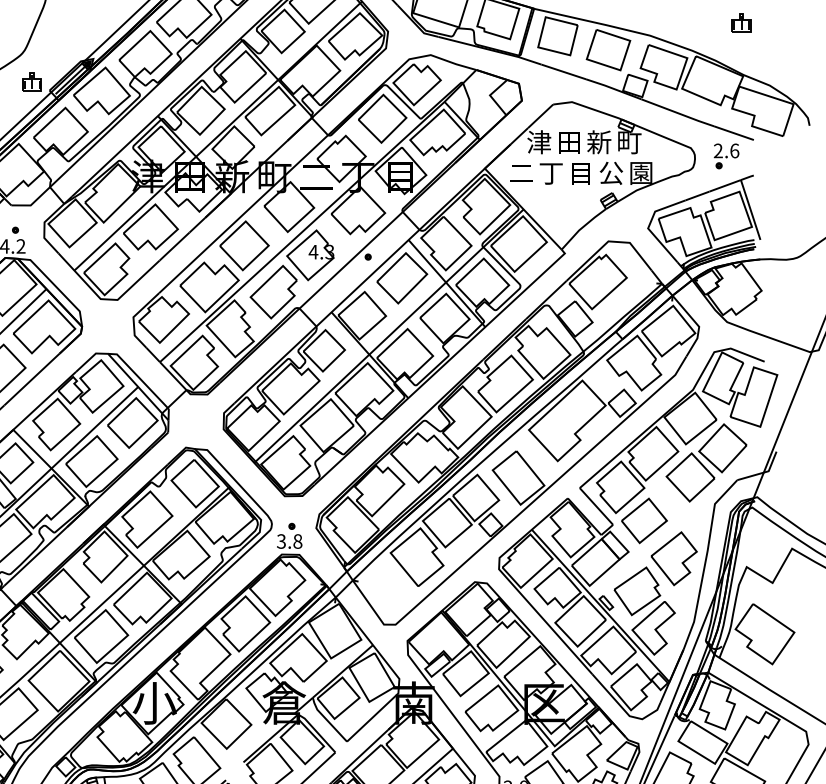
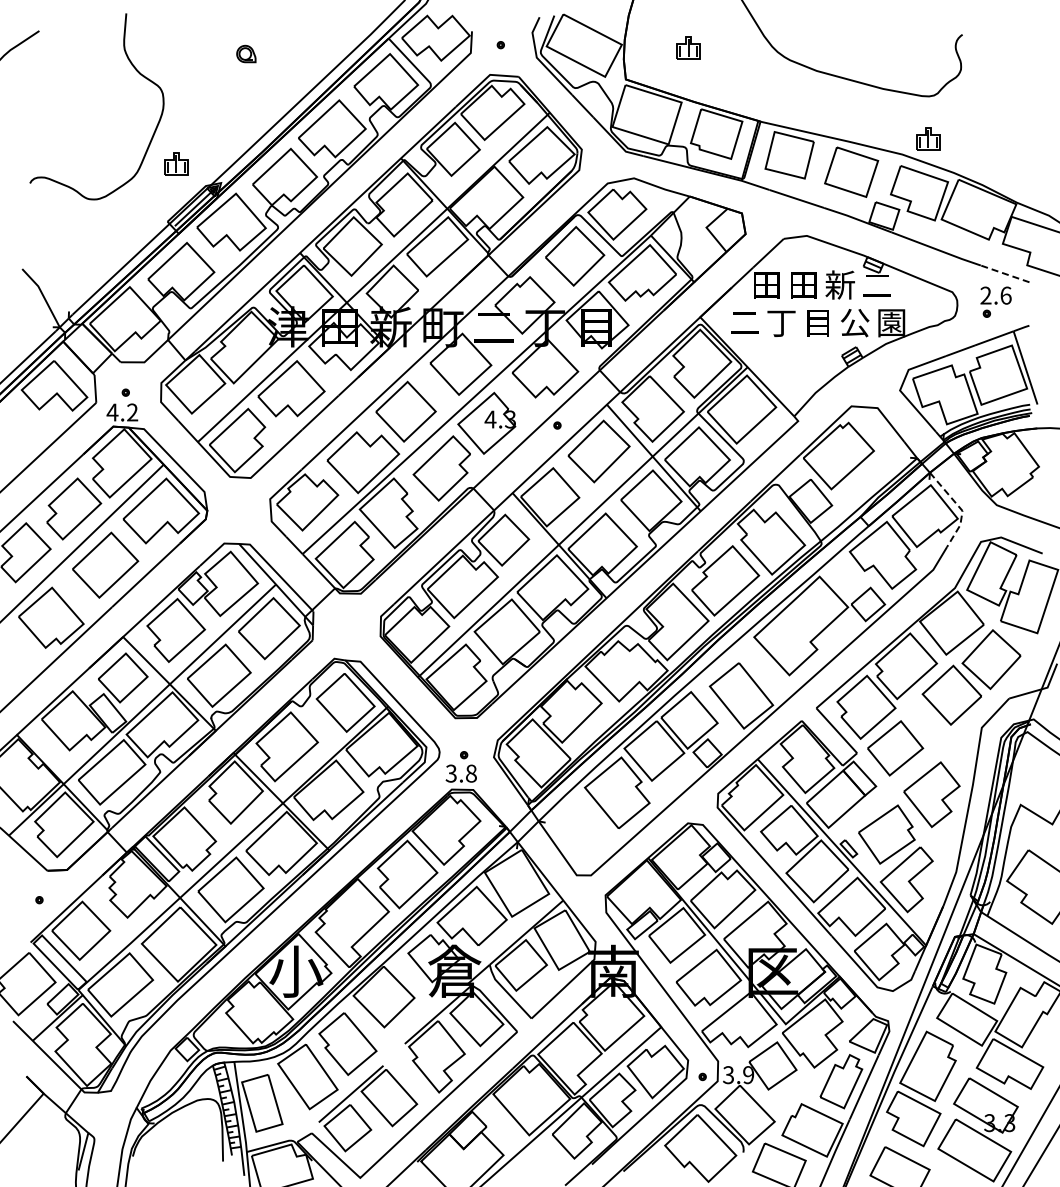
part: (741, 22) -> (928, 138), moved
part: (32, 81) -> (176, 163), moved
line: (734, 132) -> (1005, 273), solid -> dashed
text: (539, 141) -> (766, 284), 津 -> 田
text: (629, 142) -> (877, 285), 町 -> 二
line: (697, 324) -> (960, 507), solid -> dashed

